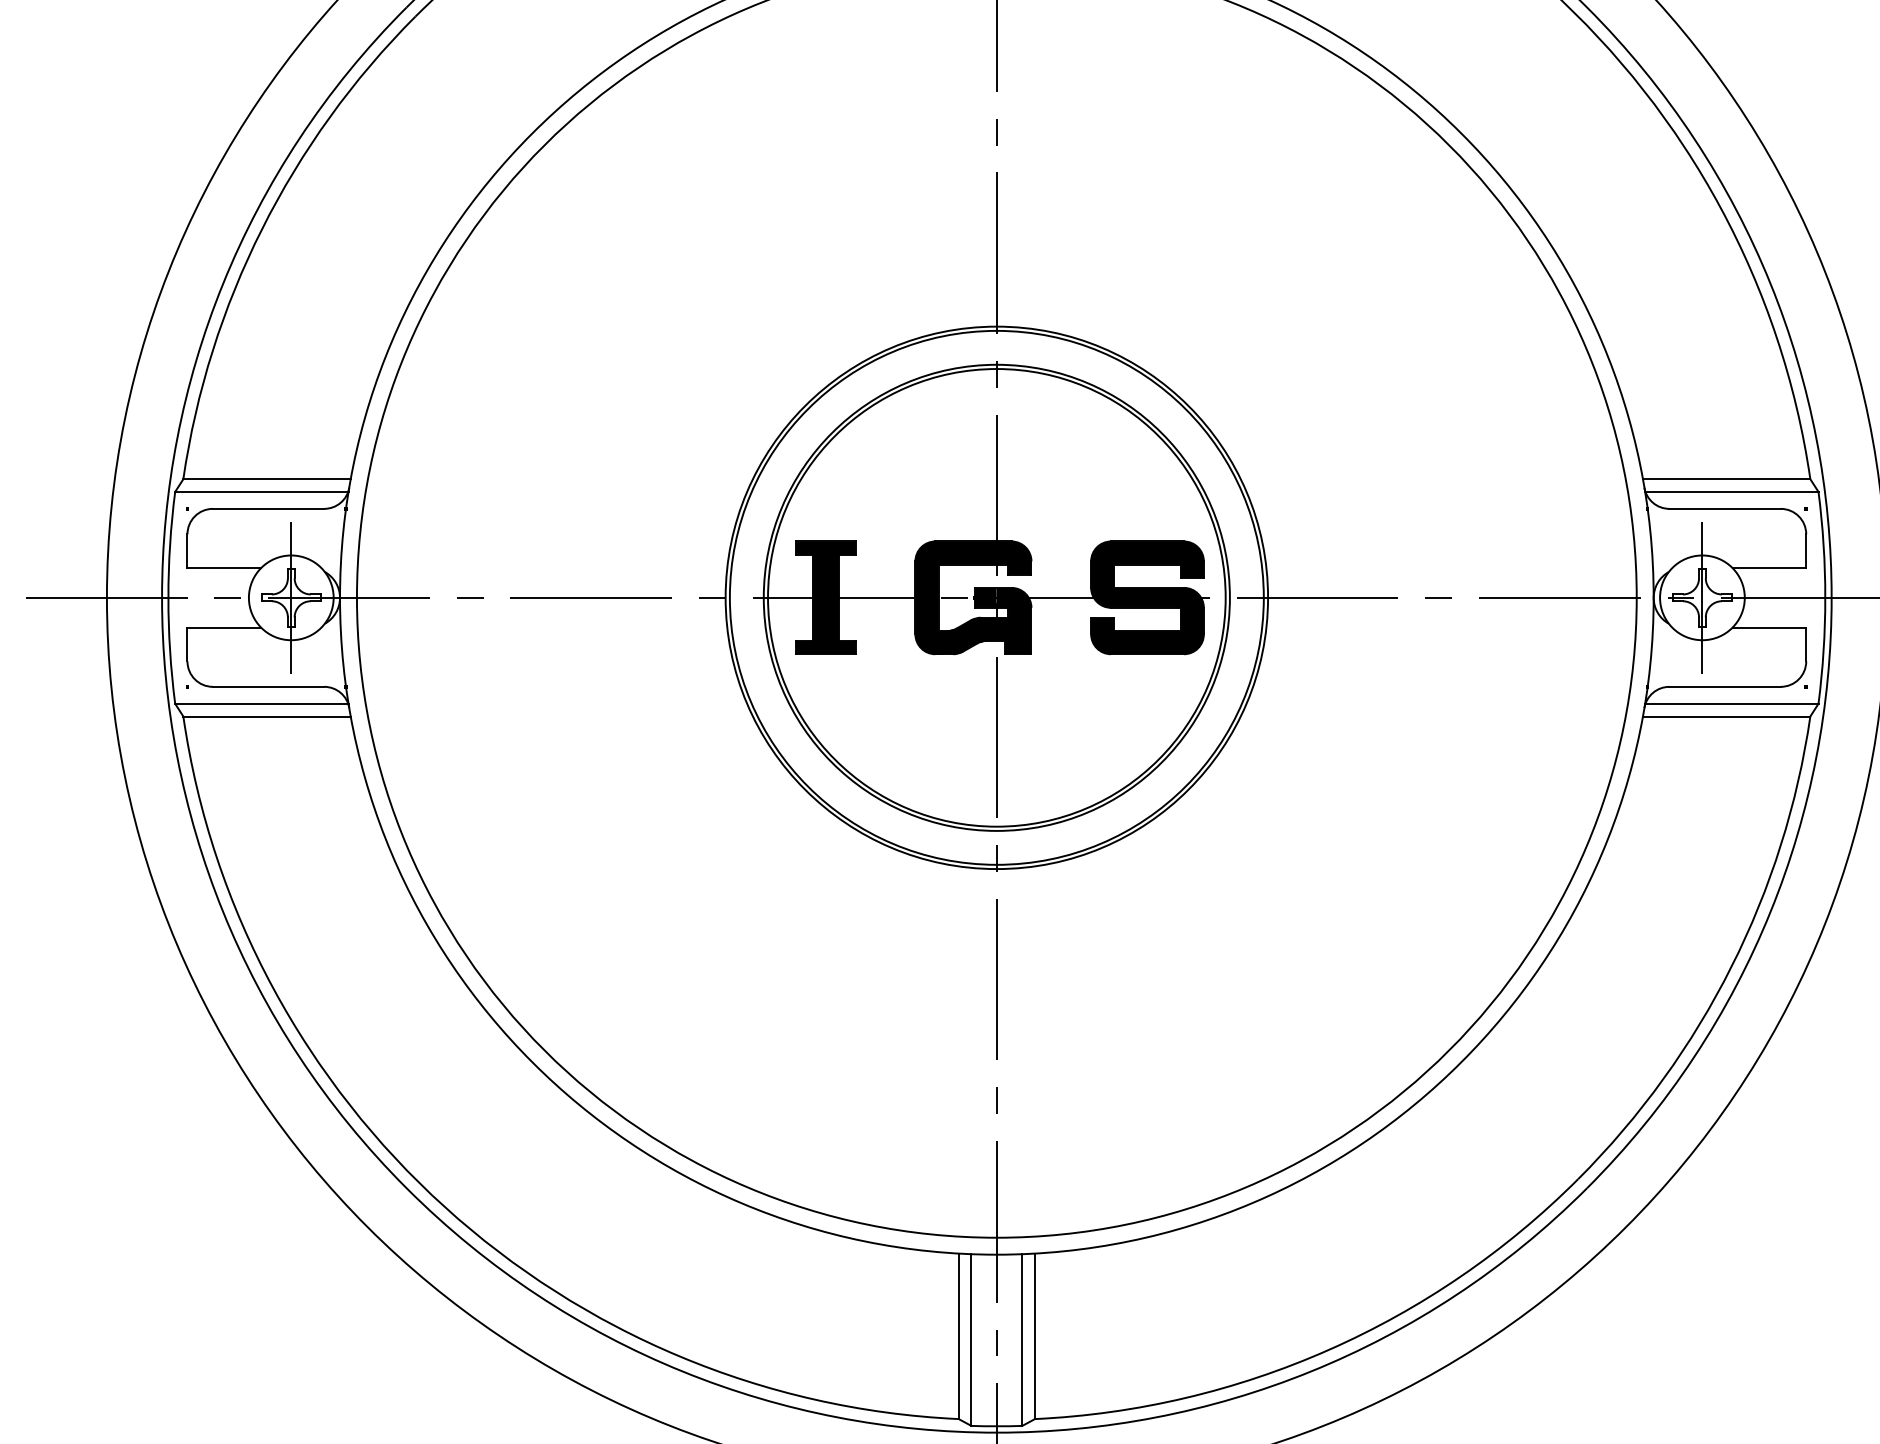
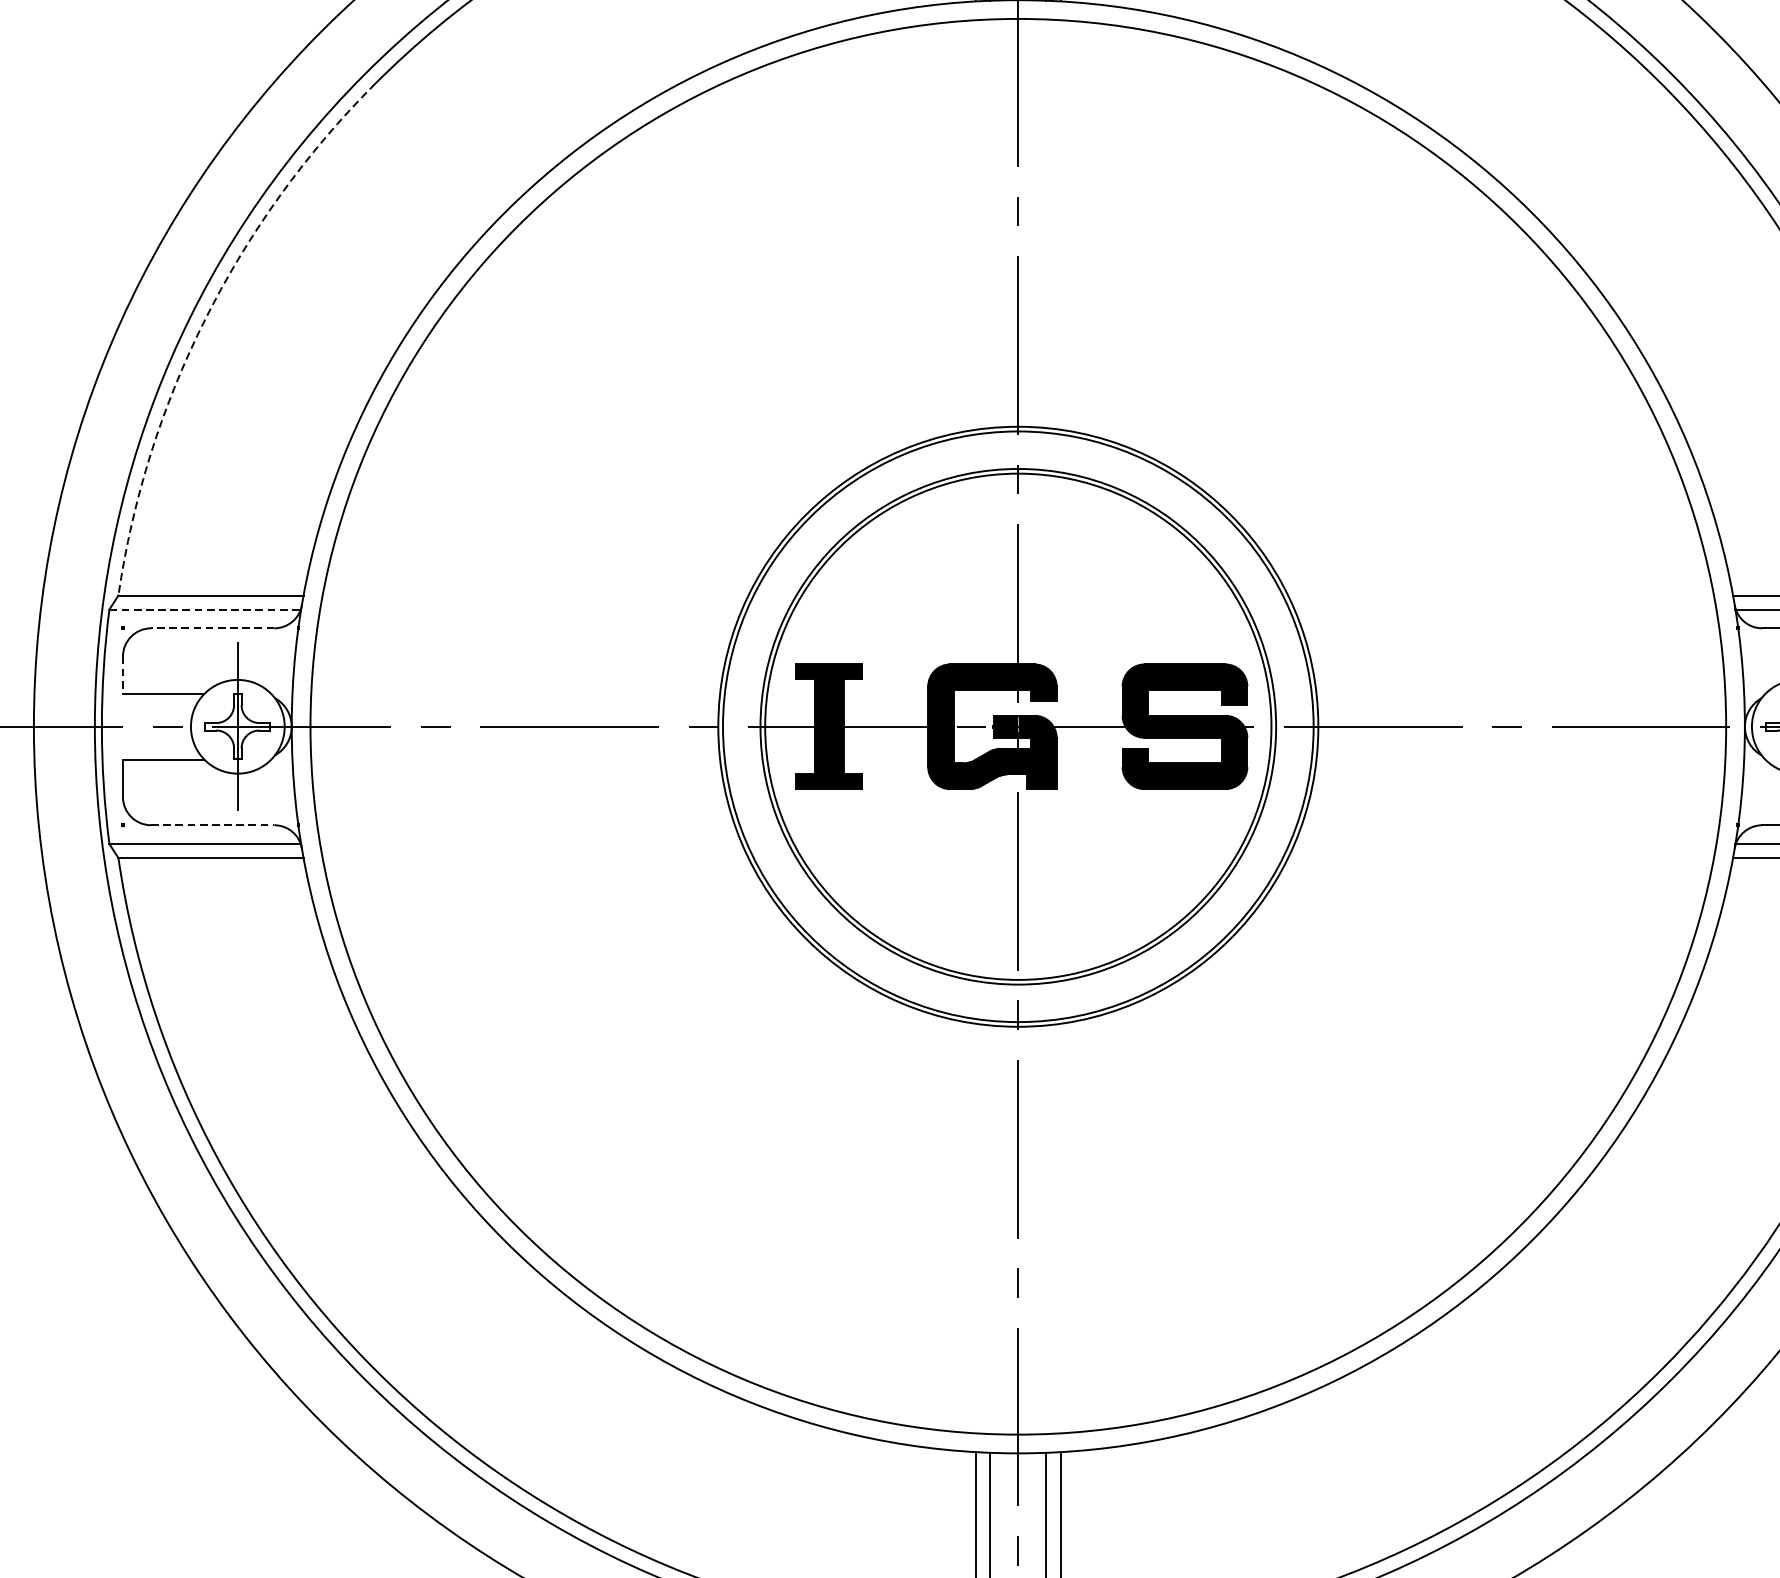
arc: (262, 229) -> (205, 319), solid -> dashed
line: (261, 491) -> (204, 609), solid -> dashed
line: (268, 508) -> (212, 627), solid -> dashed
line: (187, 551) -> (123, 675), solid -> dashed
line: (268, 686) -> (212, 824), solid -> dashed

